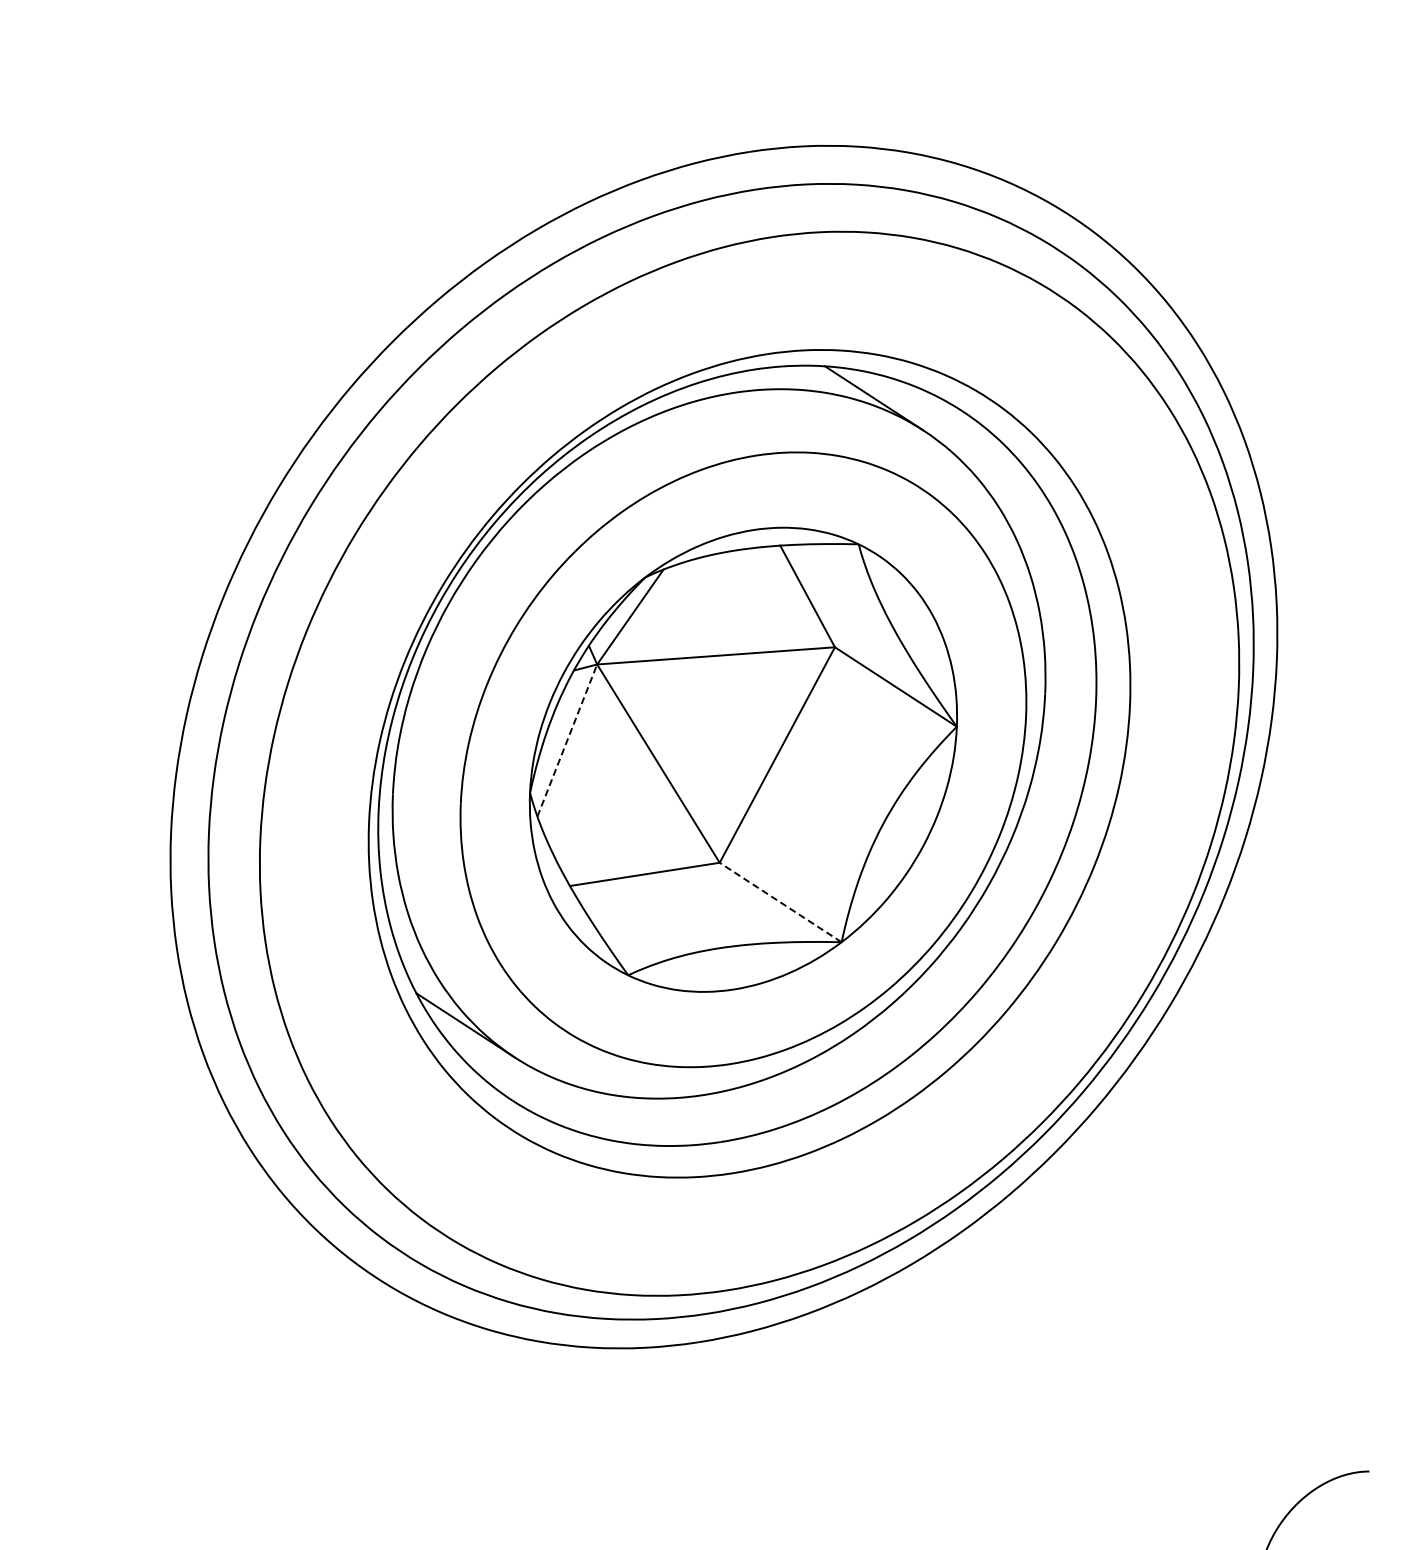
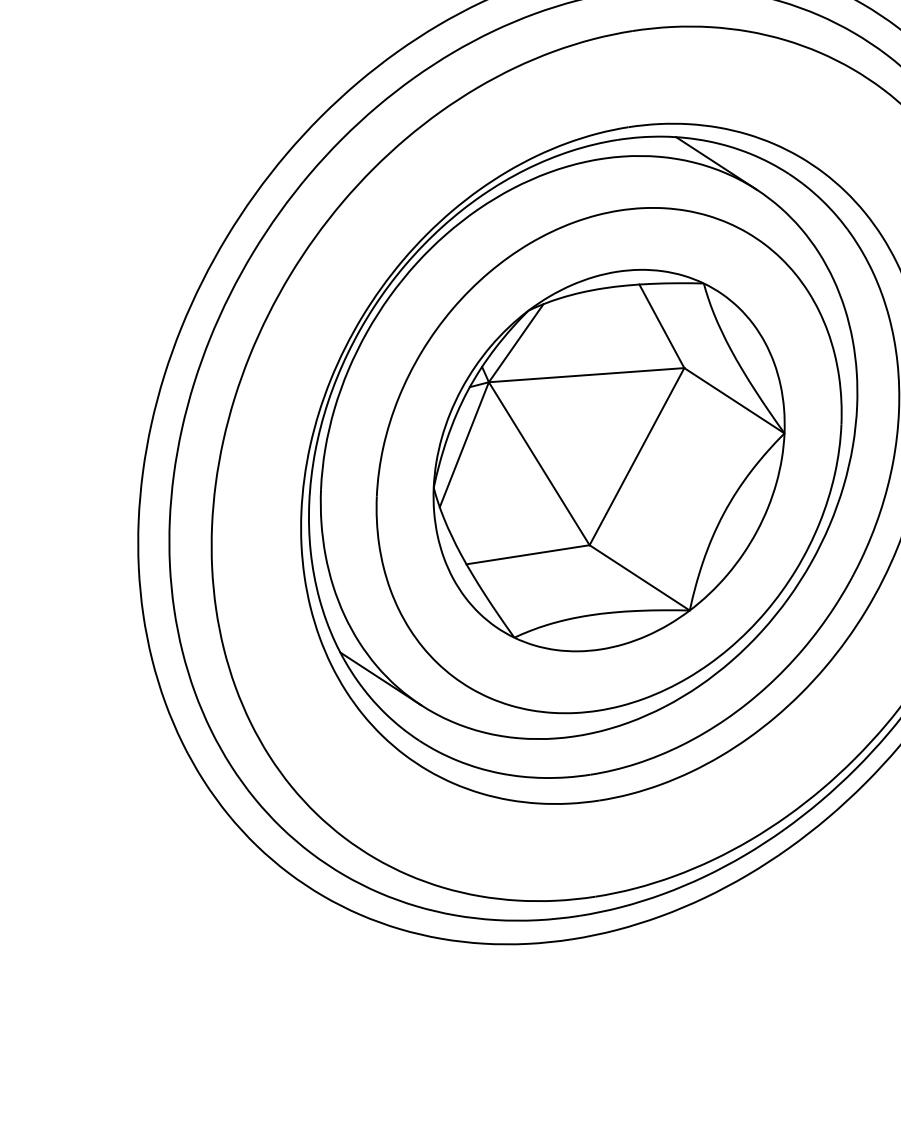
line: (567, 740) -> (464, 444), dashed -> solid
line: (780, 902) -> (639, 577), dashed -> solid

